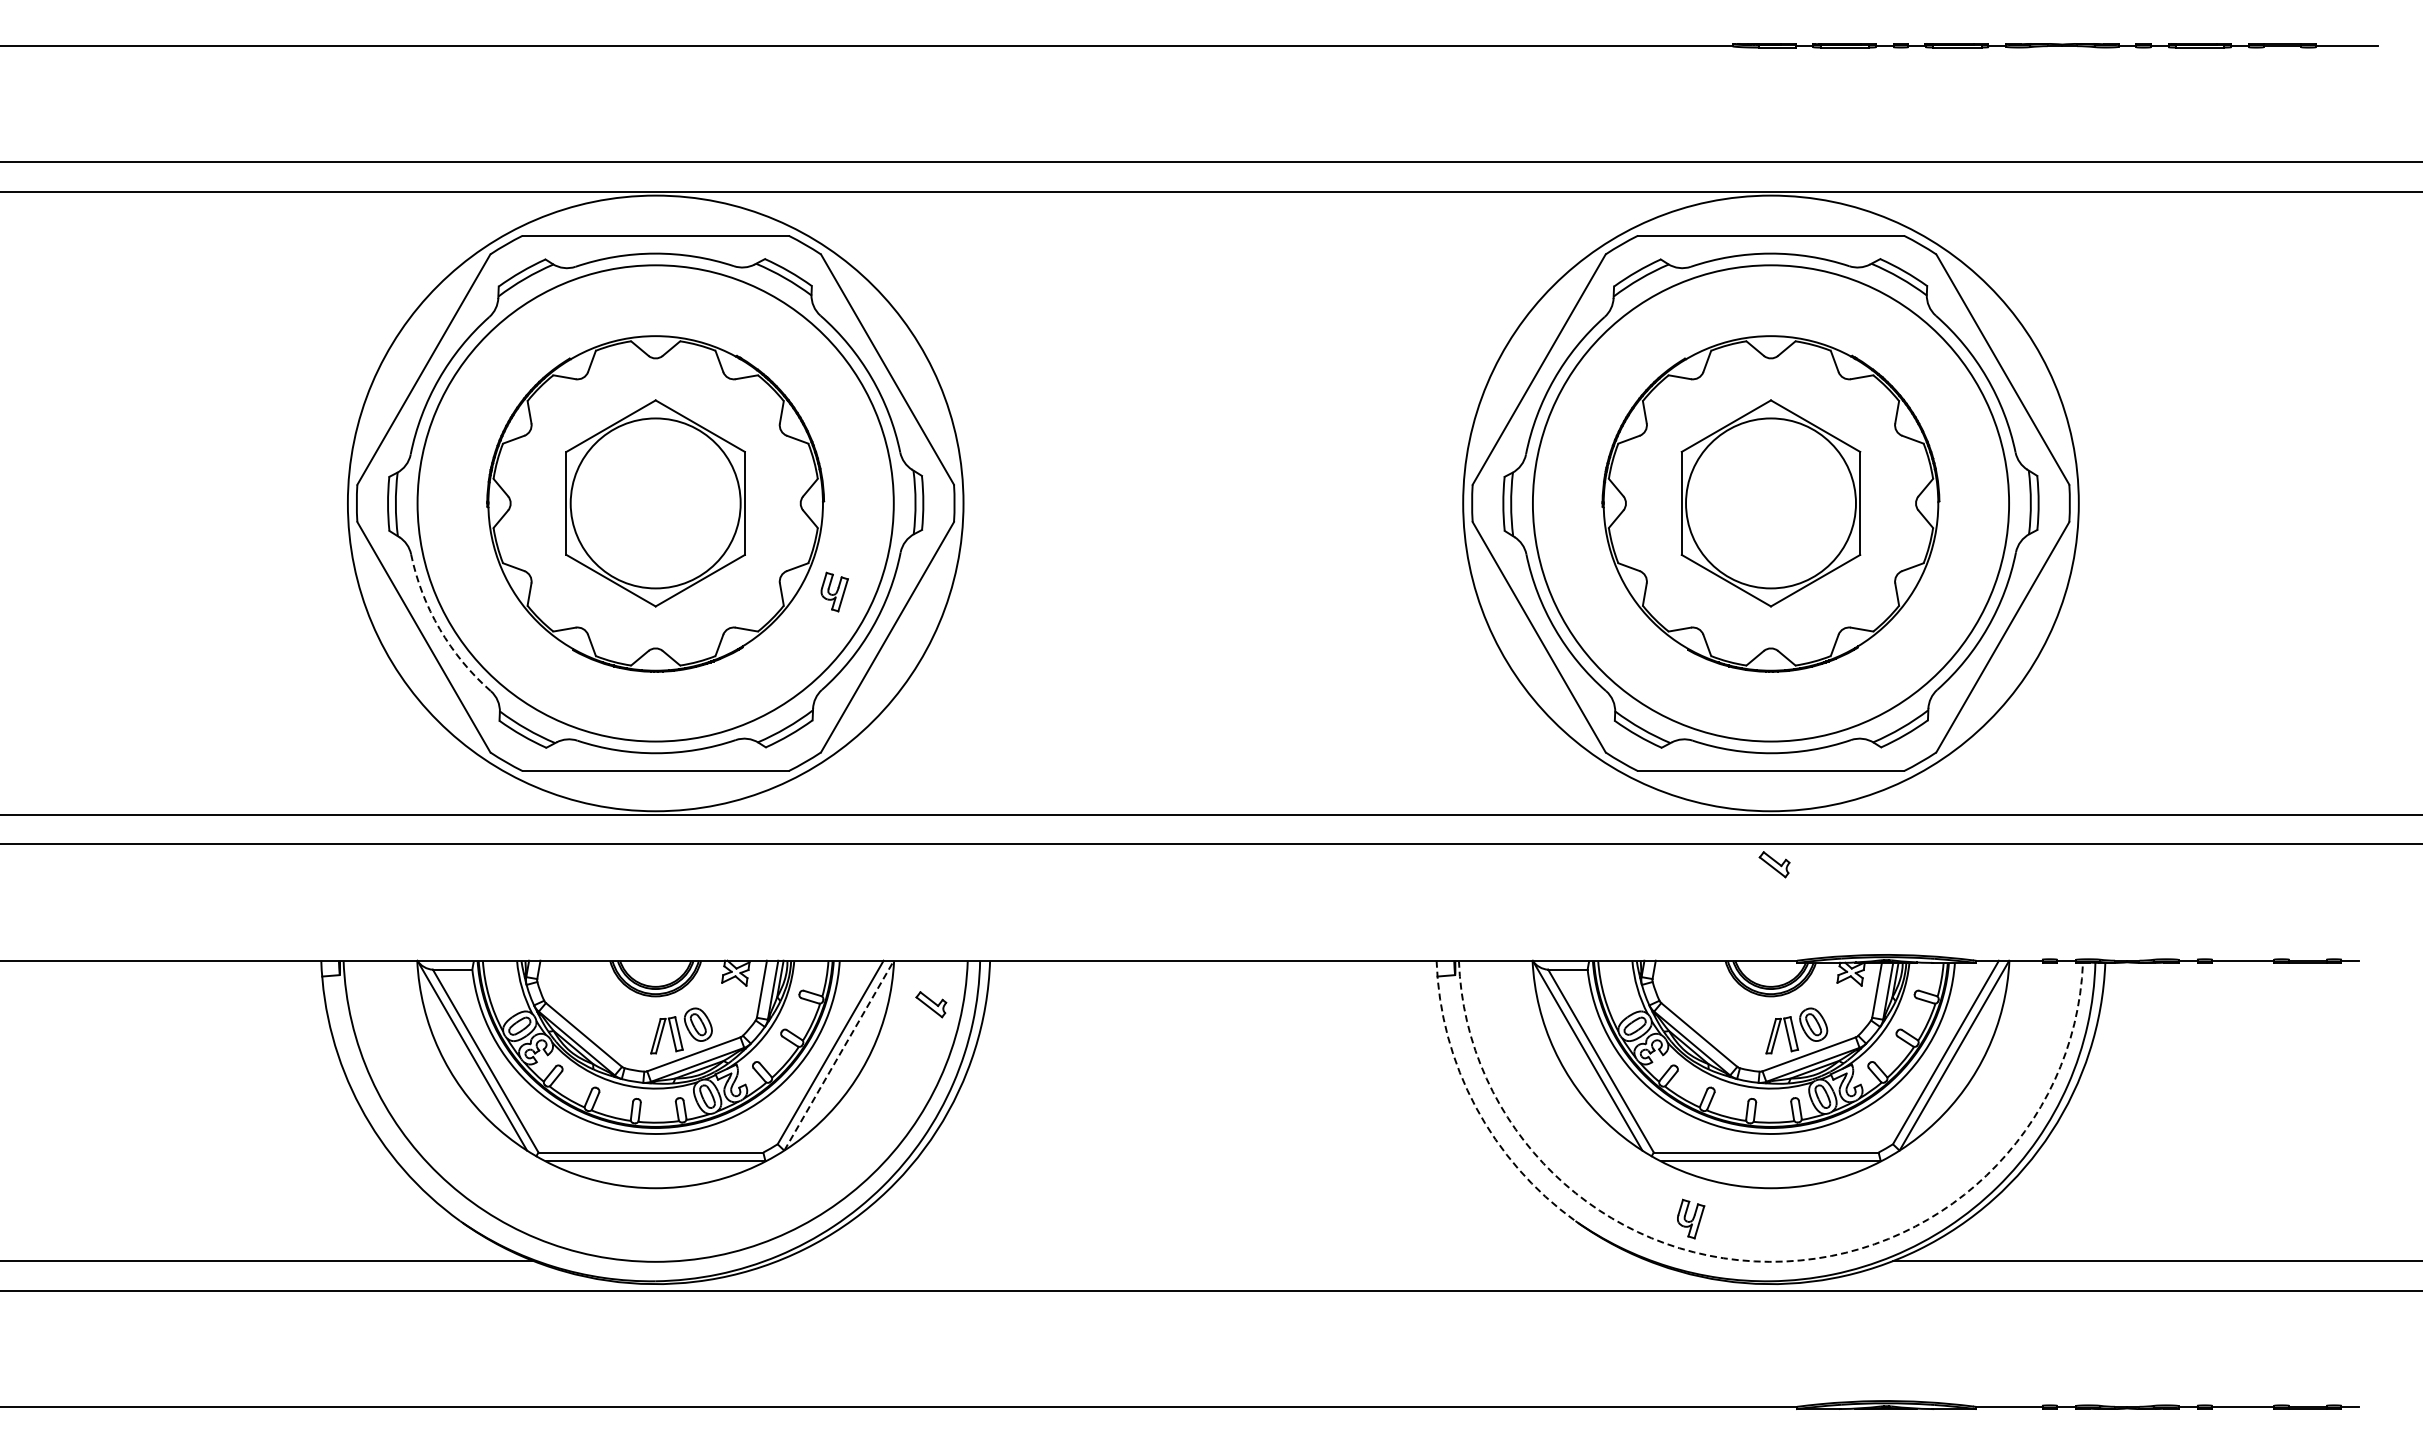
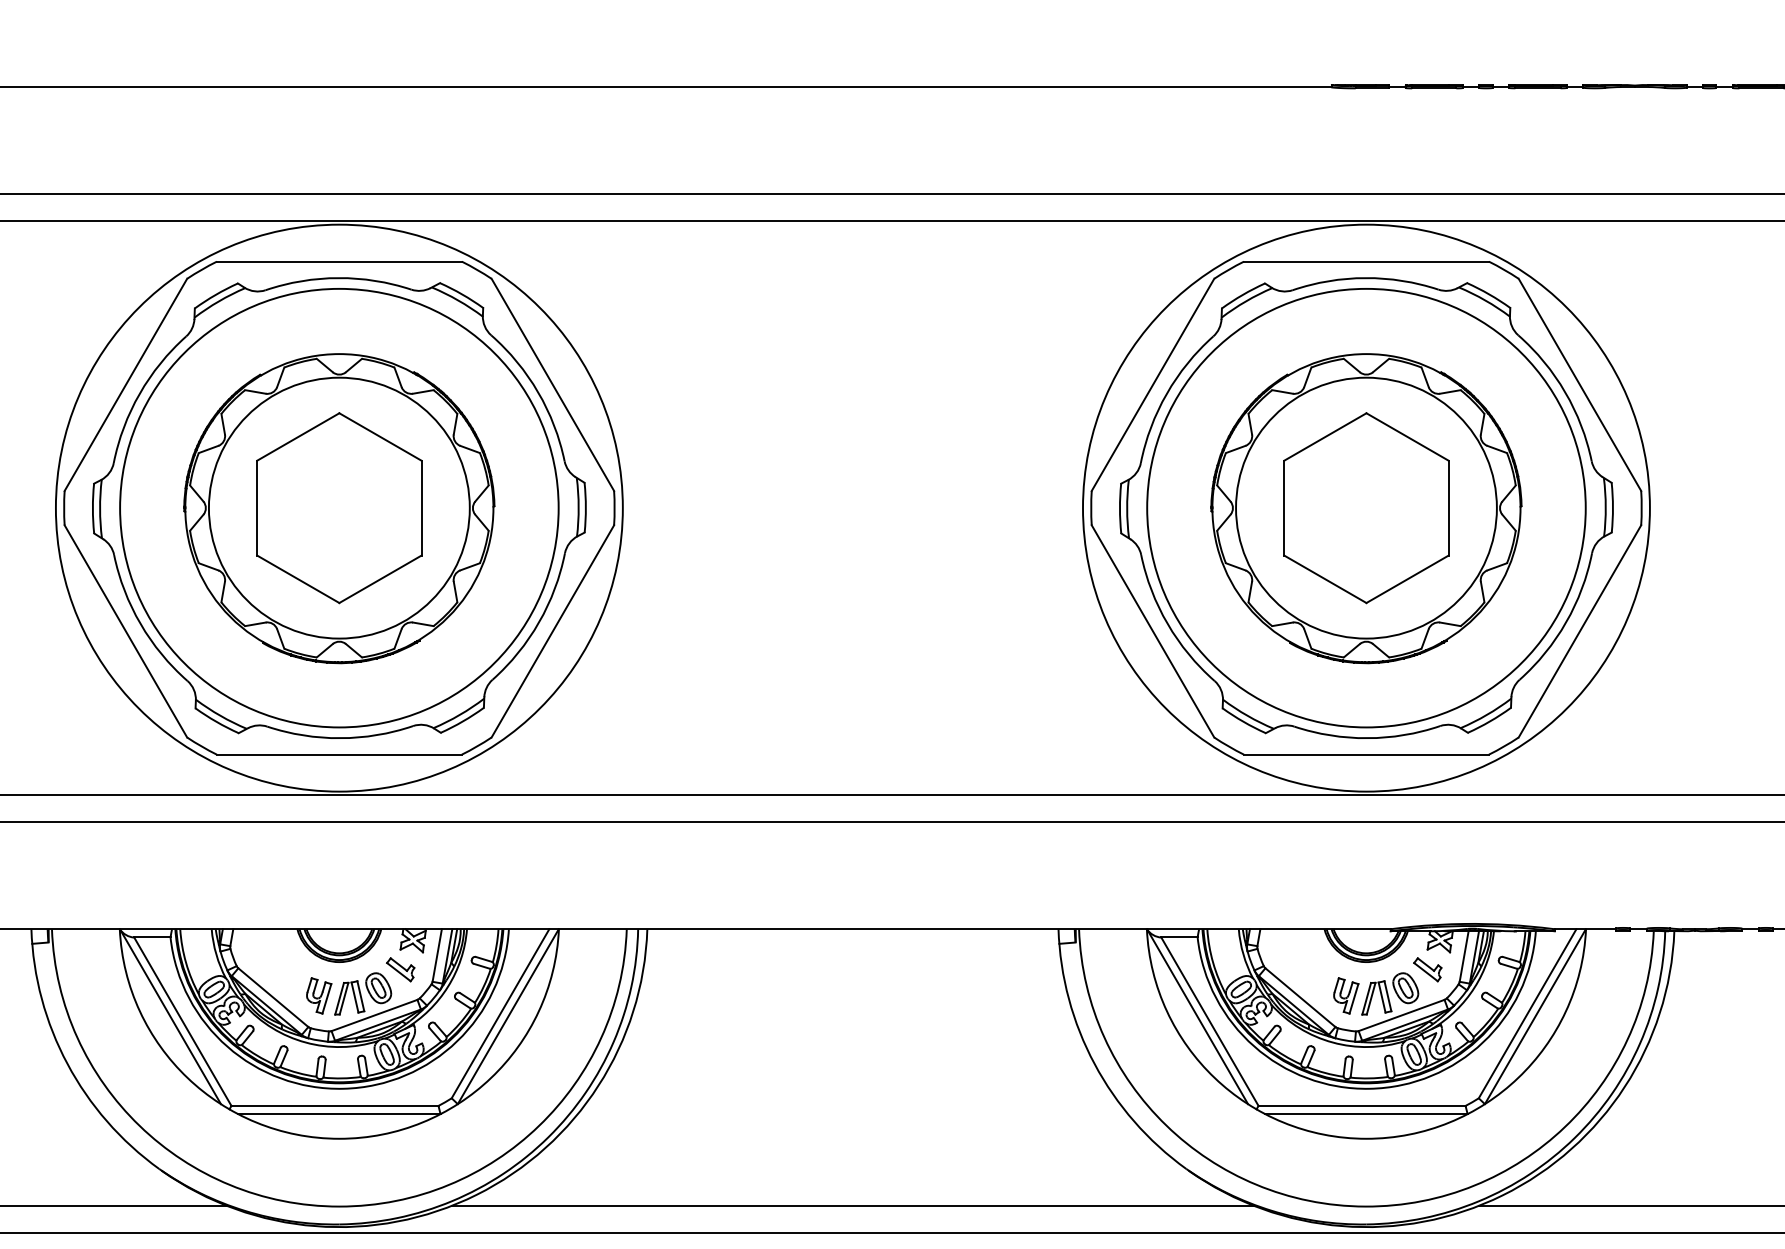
circle: (655, 503) -> (339, 508), size x1.67
circle: (1770, 503) -> (1366, 508), size x1.67
part: (834, 591) -> (318, 995), moved
arc: (439, 629) -> (140, 624), dashed -> solid
part: (1774, 864) -> (1427, 969), moved
part: (931, 1004) -> (400, 969), moved
line: (839, 1055) -> (508, 1016), dashed -> solid
arc: (1475, 1107) -> (1094, 1064), dashed -> solid
part: (1691, 1218) -> (1346, 995), moved
line: (1213, 1260) -> (853, 1205), added
arc: (1769, 1261) -> (1365, 1206), dashed -> solid

